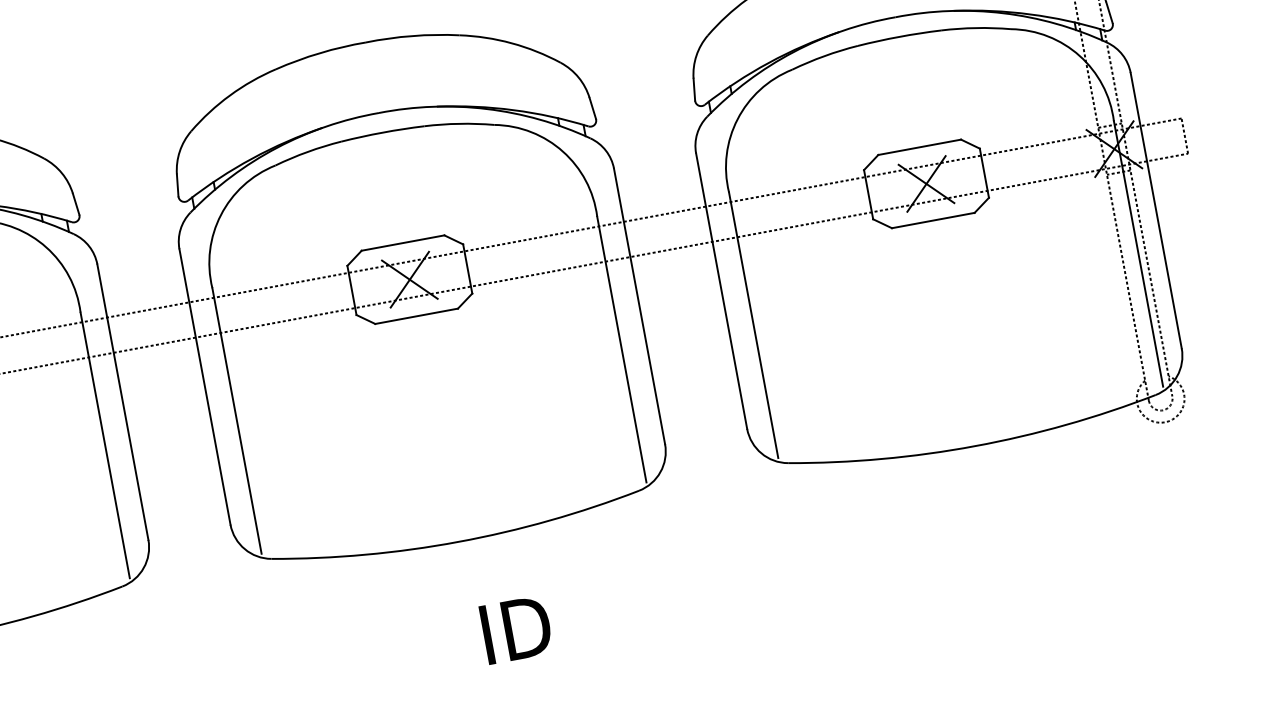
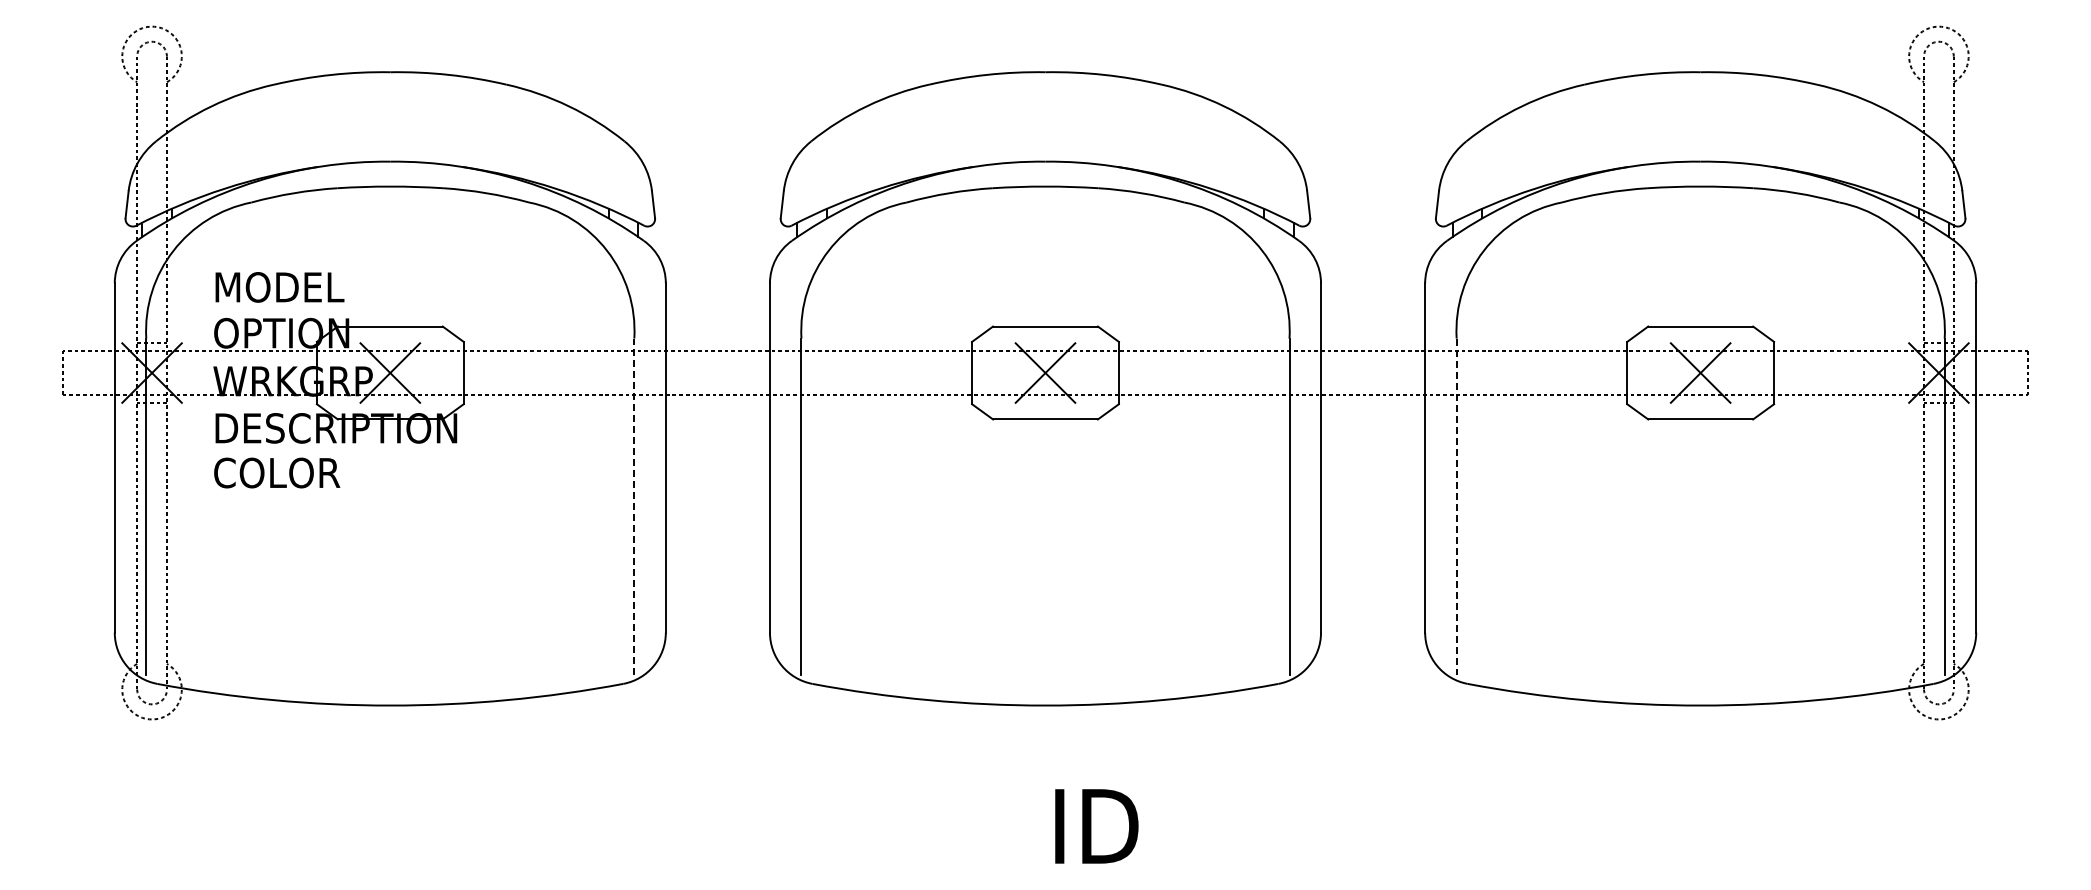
line: (753, 325) -> (1456, 507), solid -> dashed
line: (105, 445) -> (634, 506), solid -> dashed

